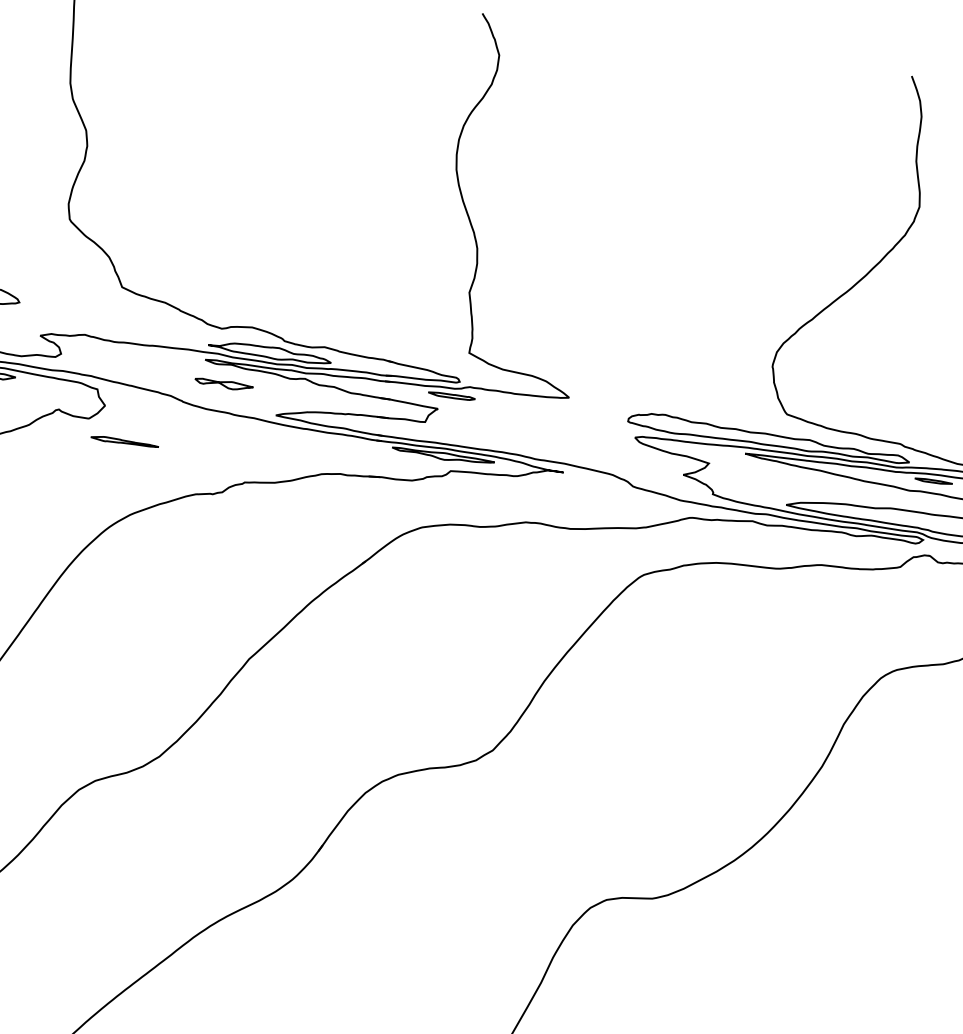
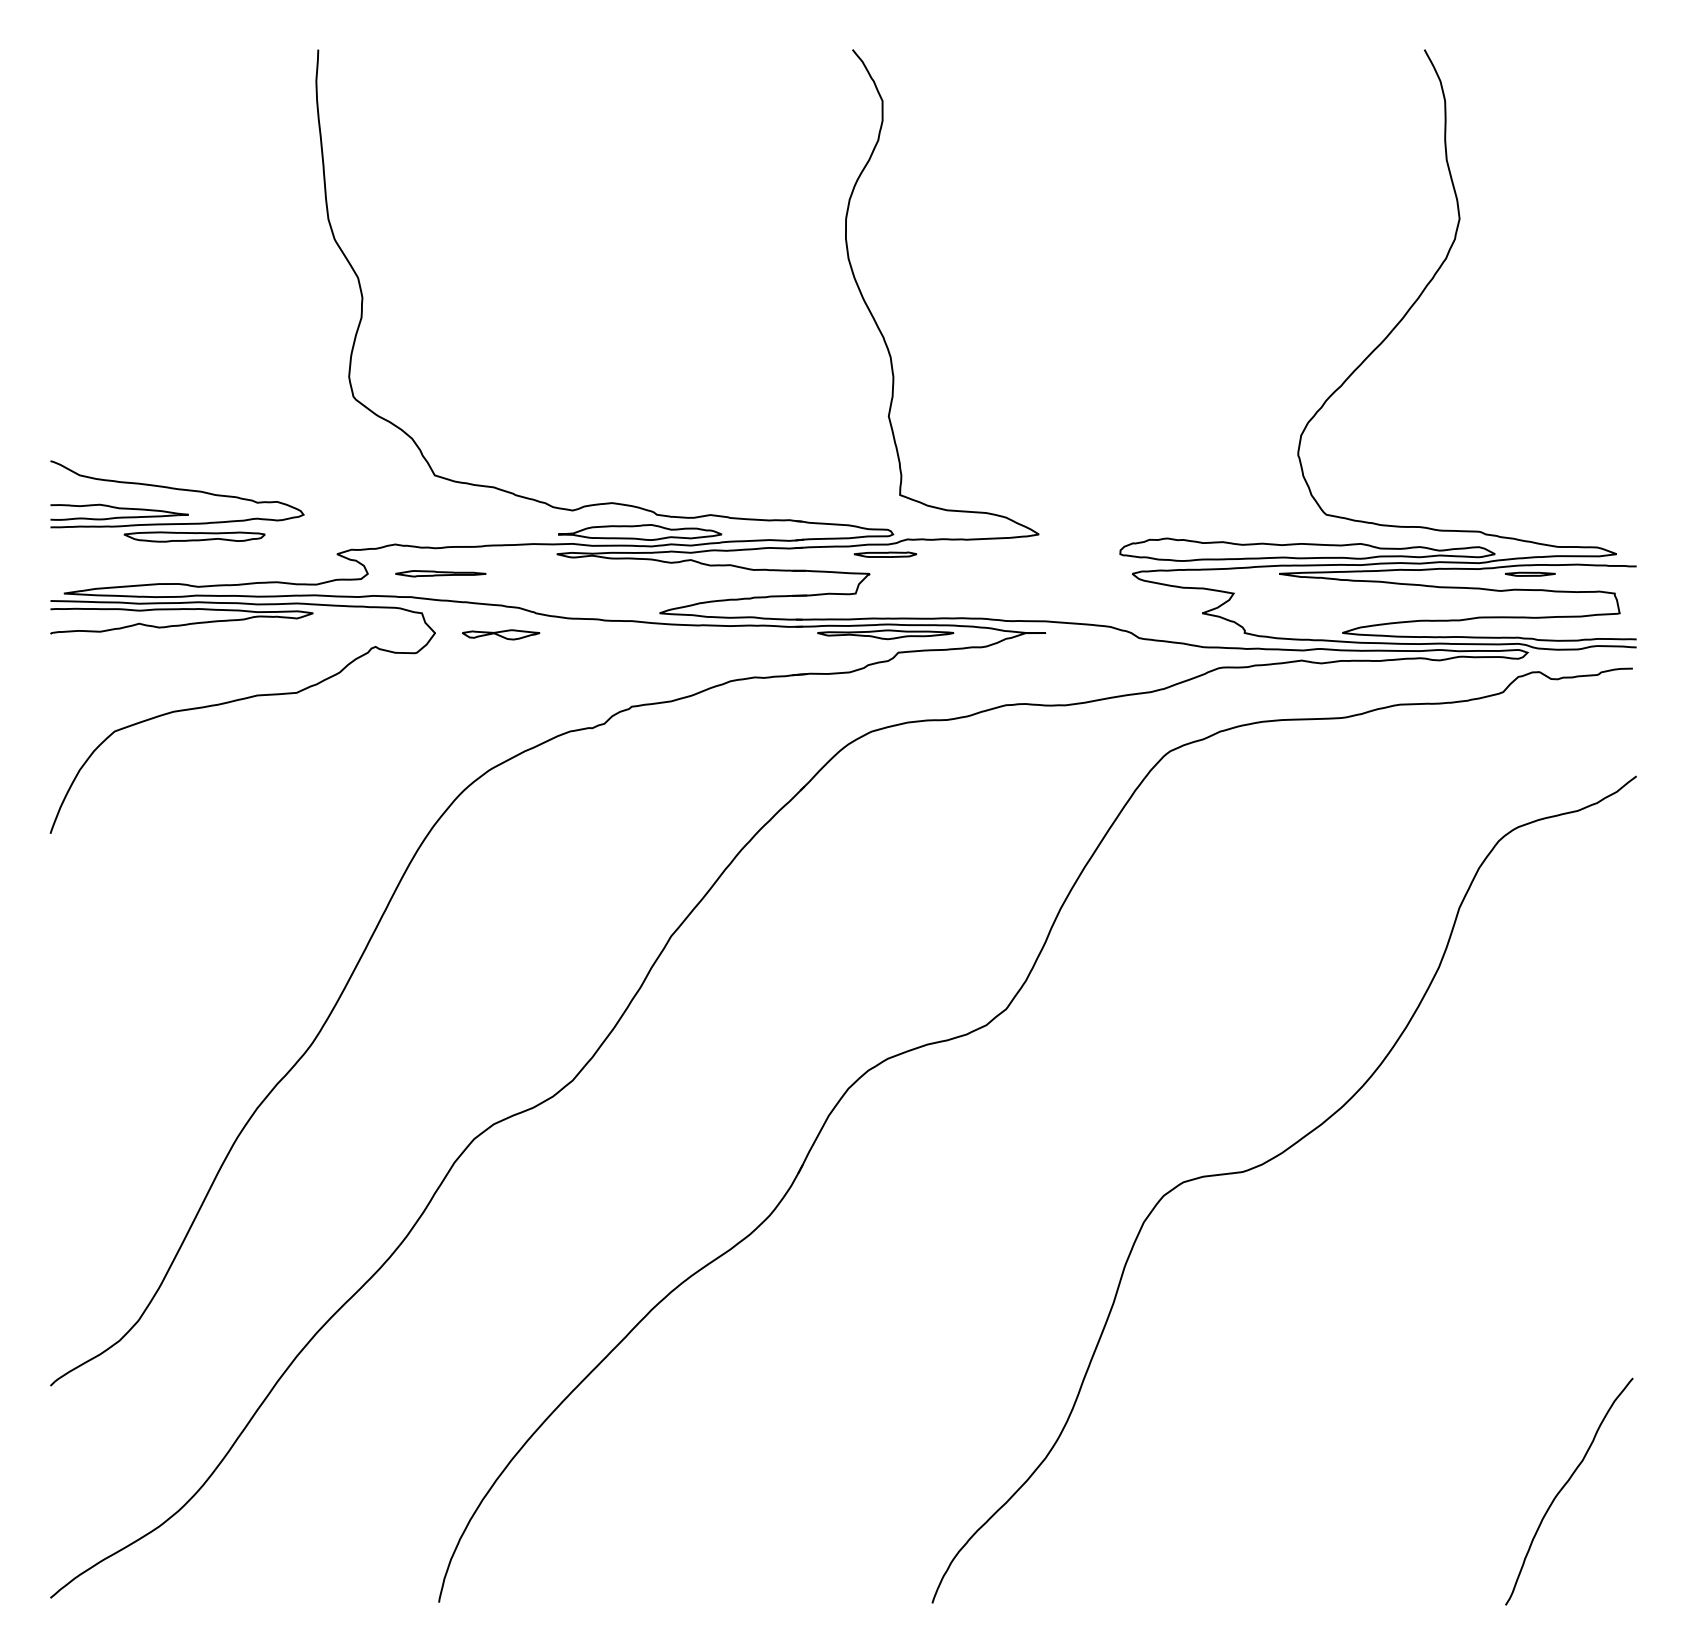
part: (224, 384) -> (501, 634), moved
part: (124, 441) -> (440, 573), moved

